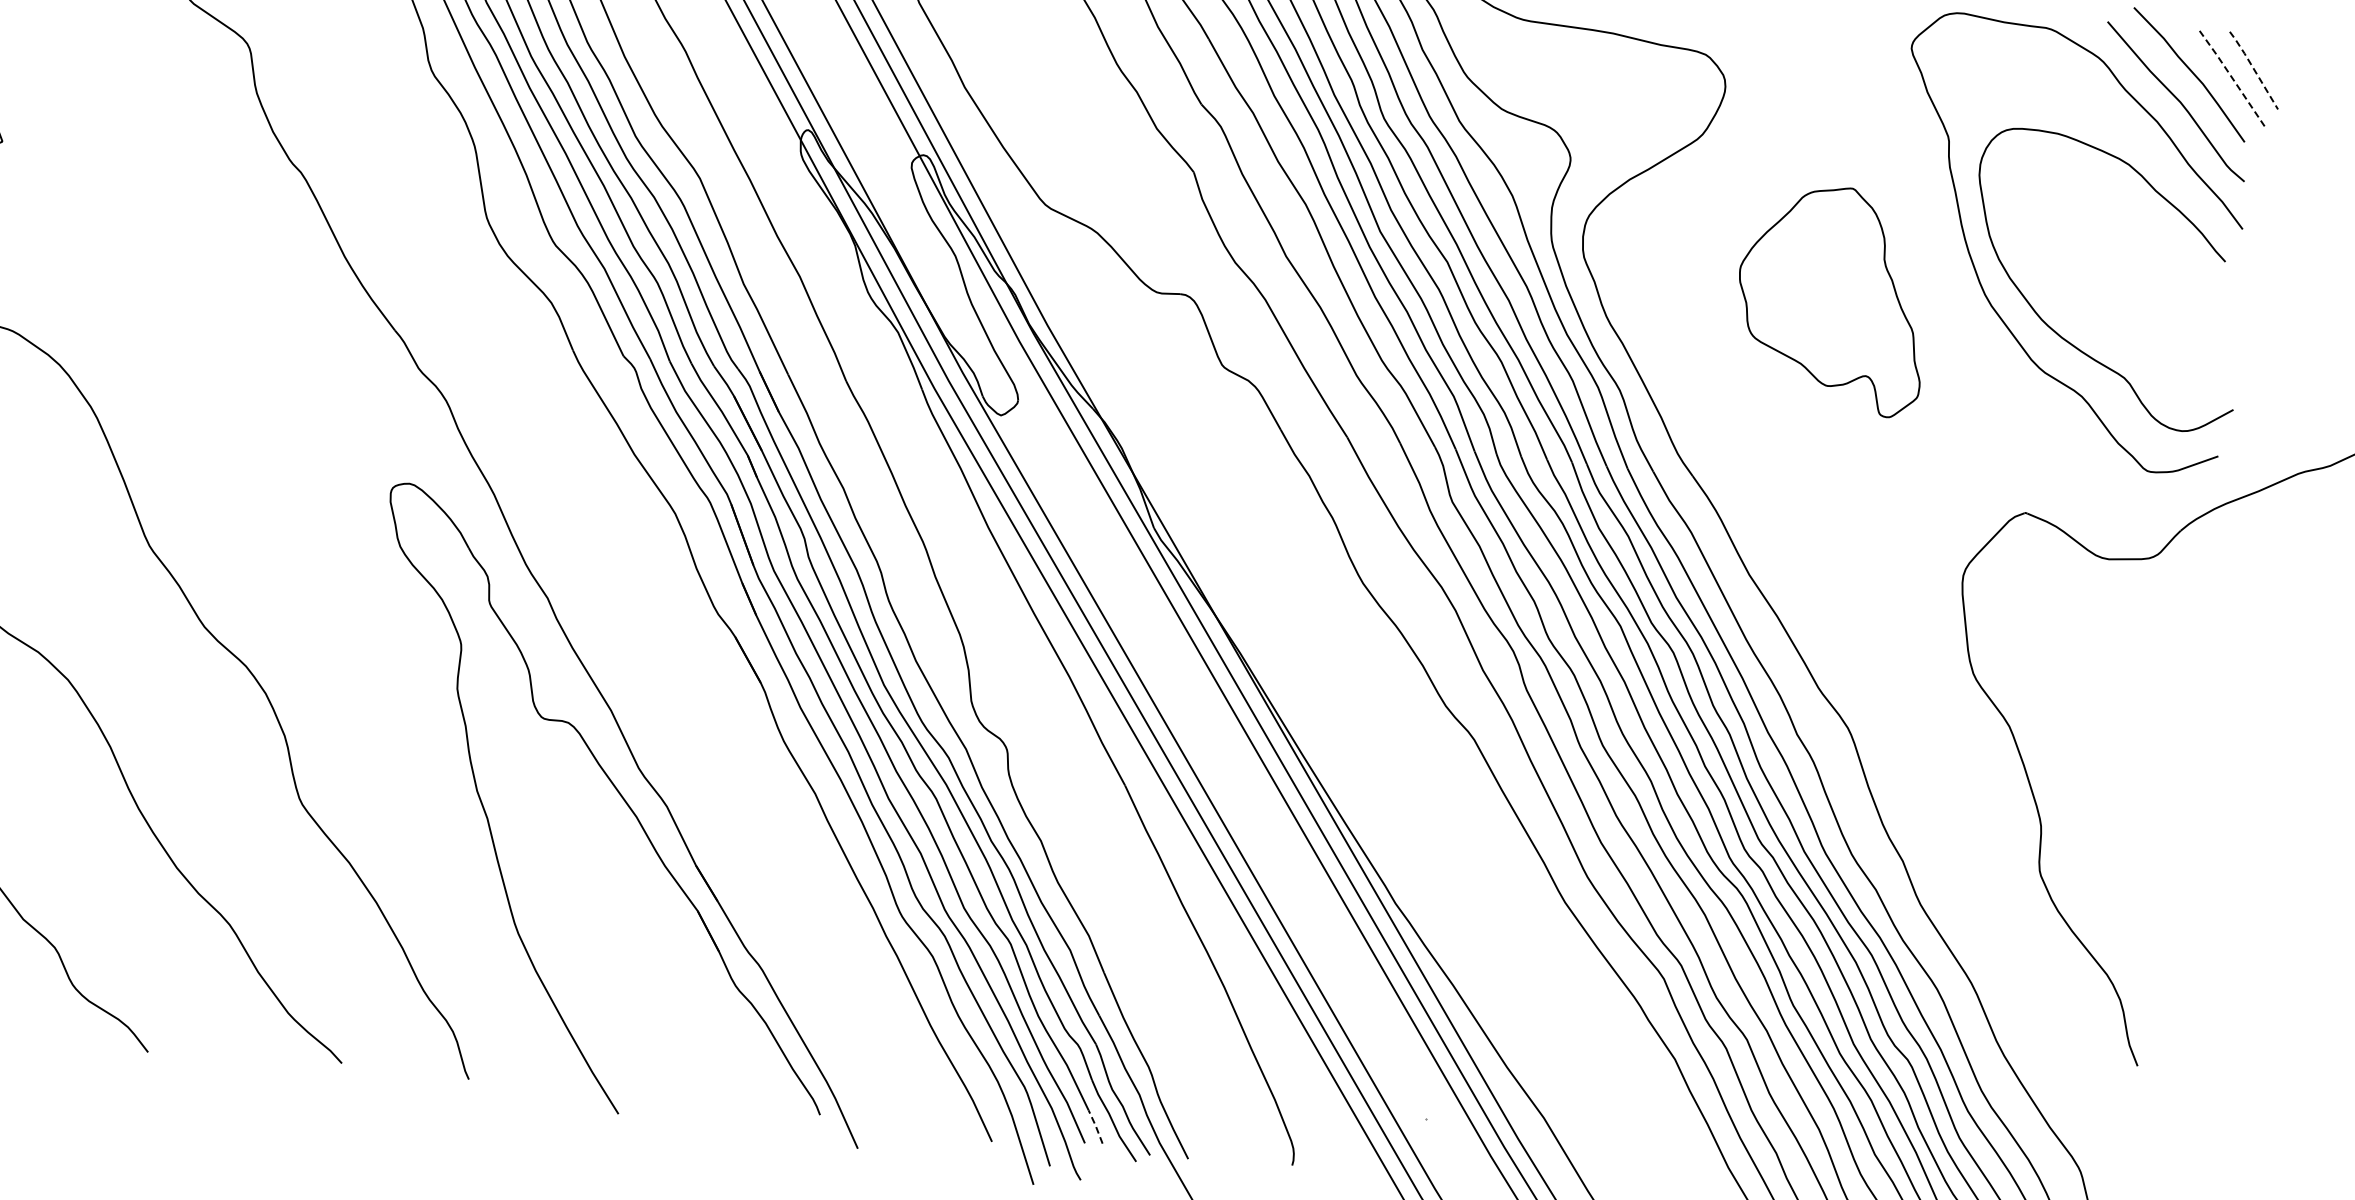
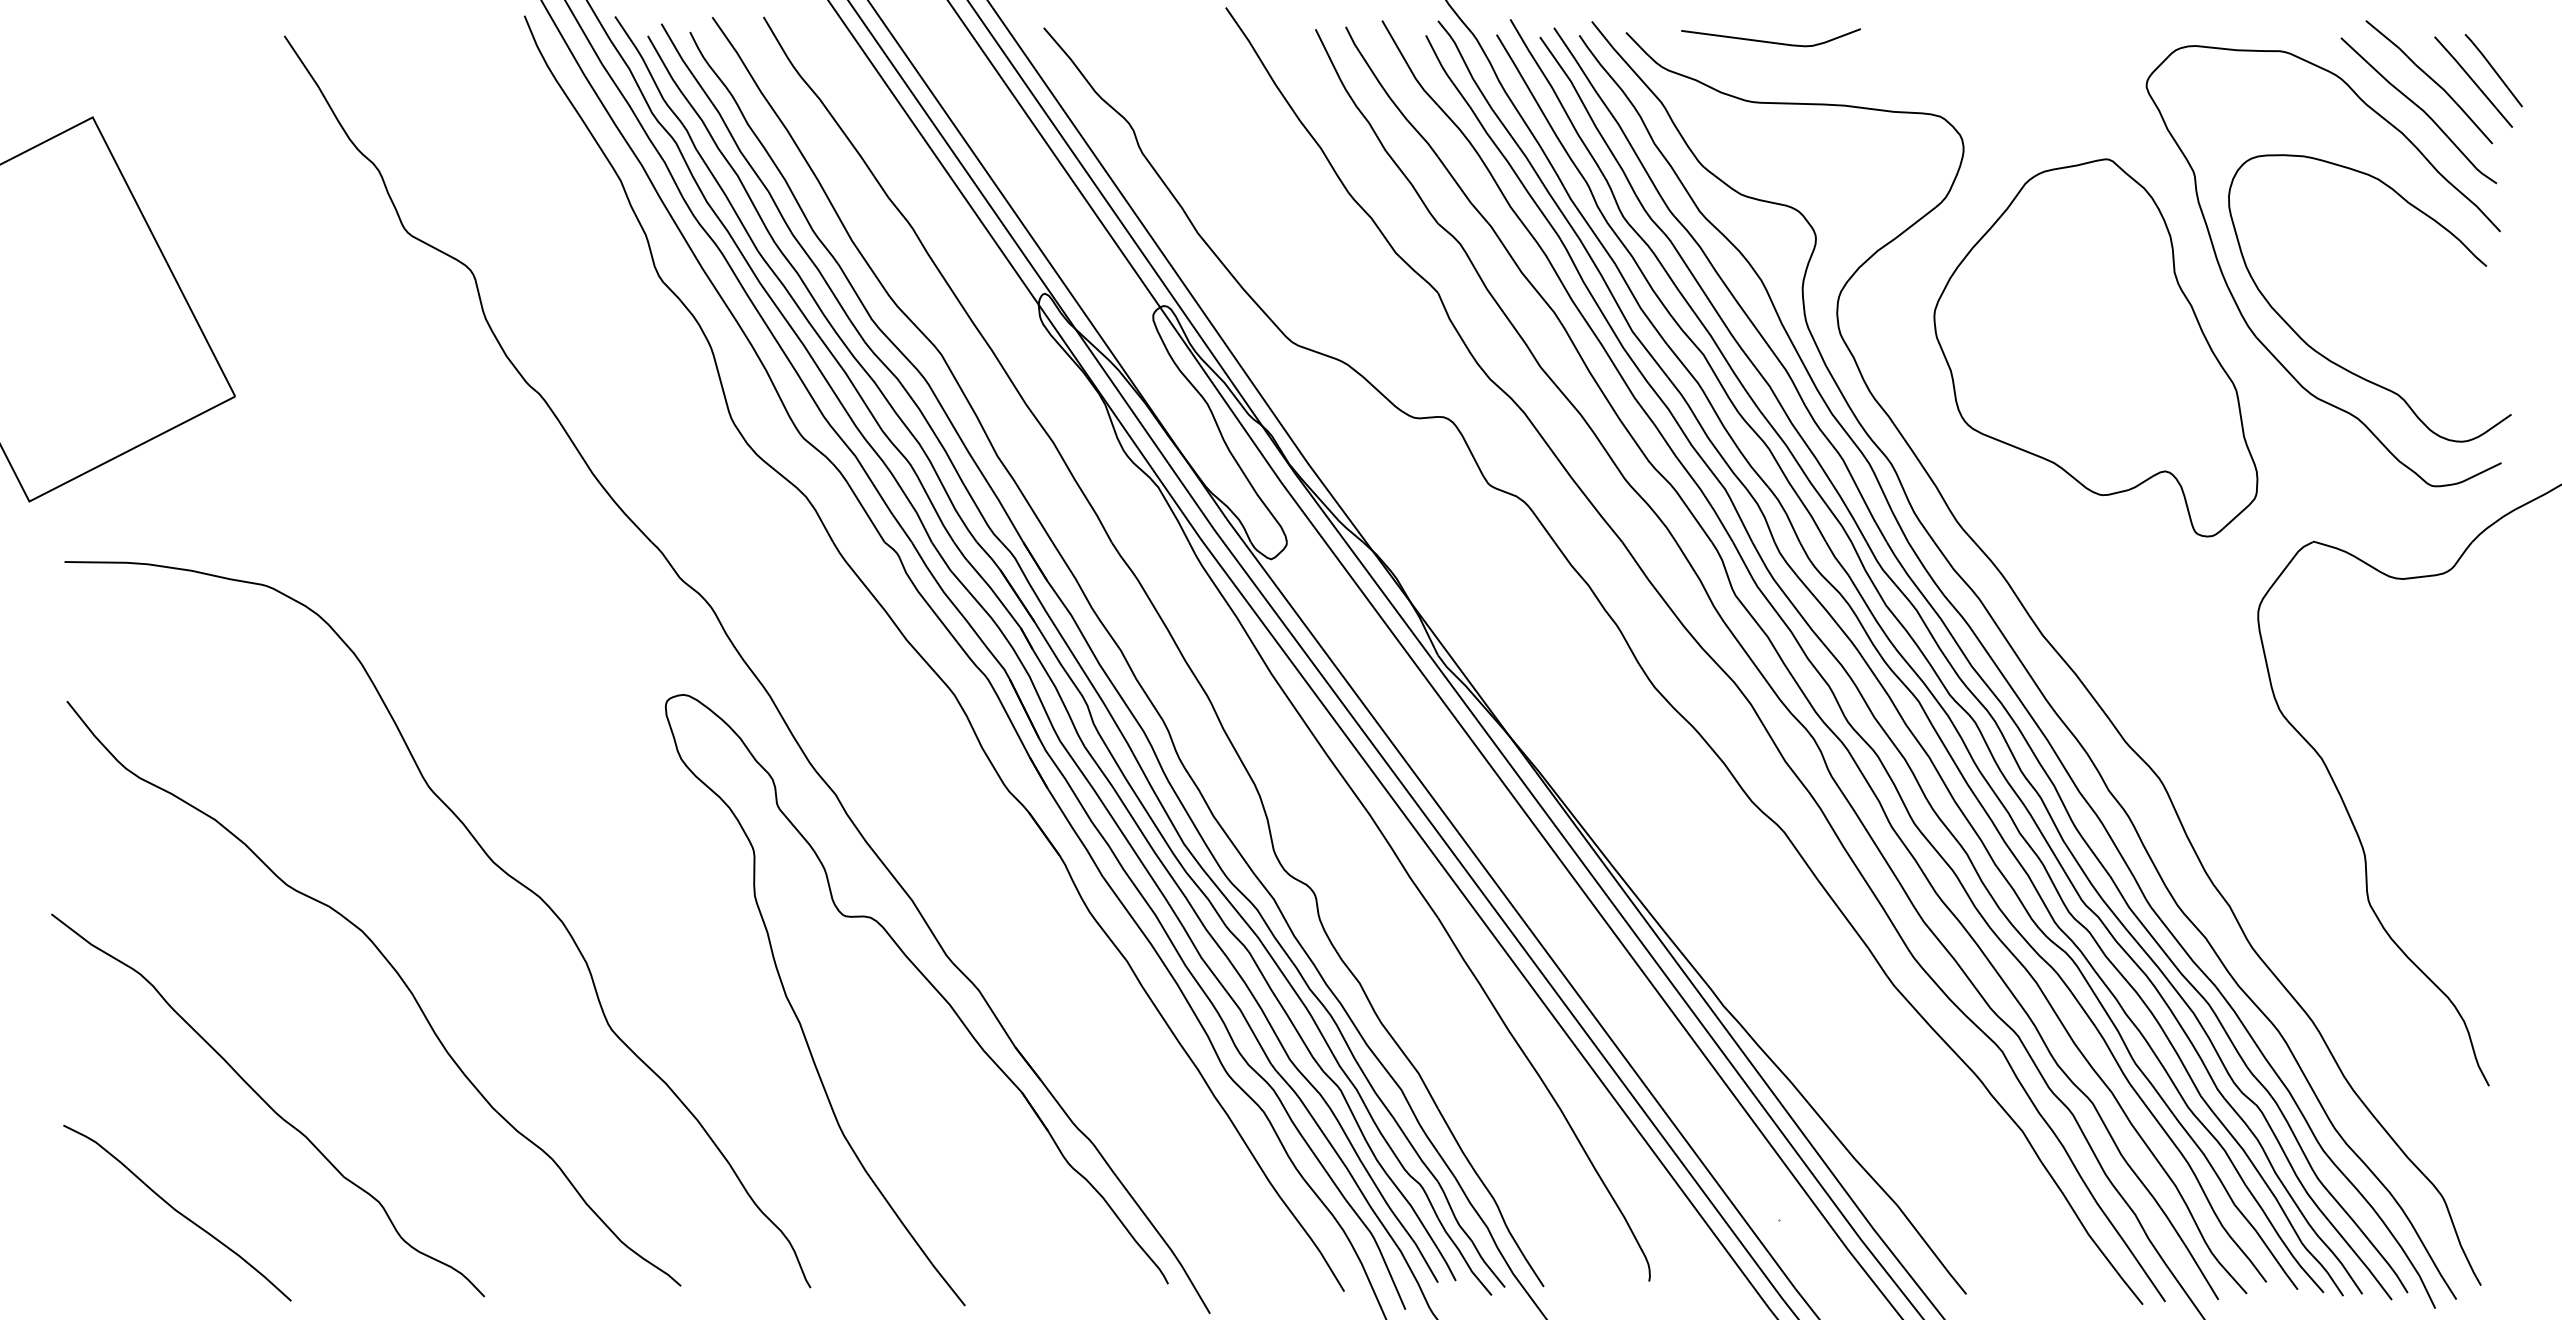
line: (2253, 68) -> (2493, 68), dashed -> solid
line: (2232, 79) -> (2473, 81), dashed -> solid
part: (1832, 298) -> (2095, 347), size x1.67
line: (1096, 1126) -> (1447, 1264), dashed -> solid

